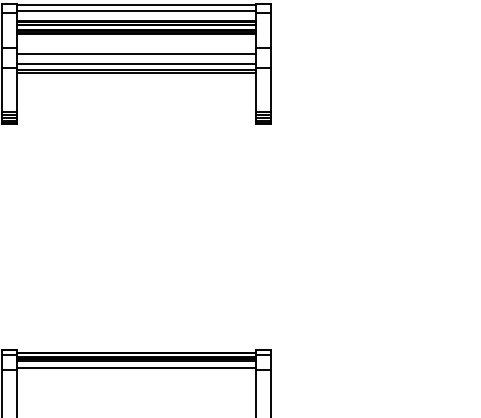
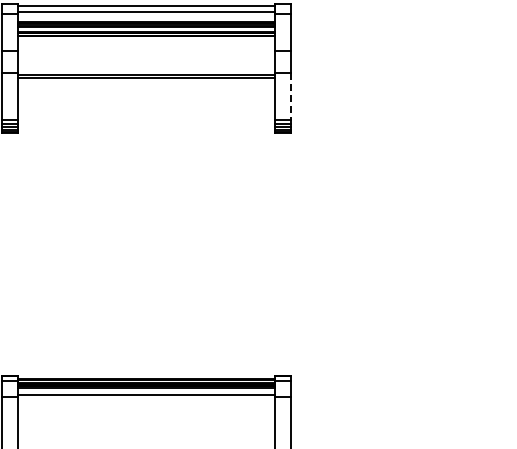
line: (136, 53) -> (146, 57), removed
line: (136, 64) -> (146, 69), removed
line: (270, 89) -> (290, 96), solid -> dashed

